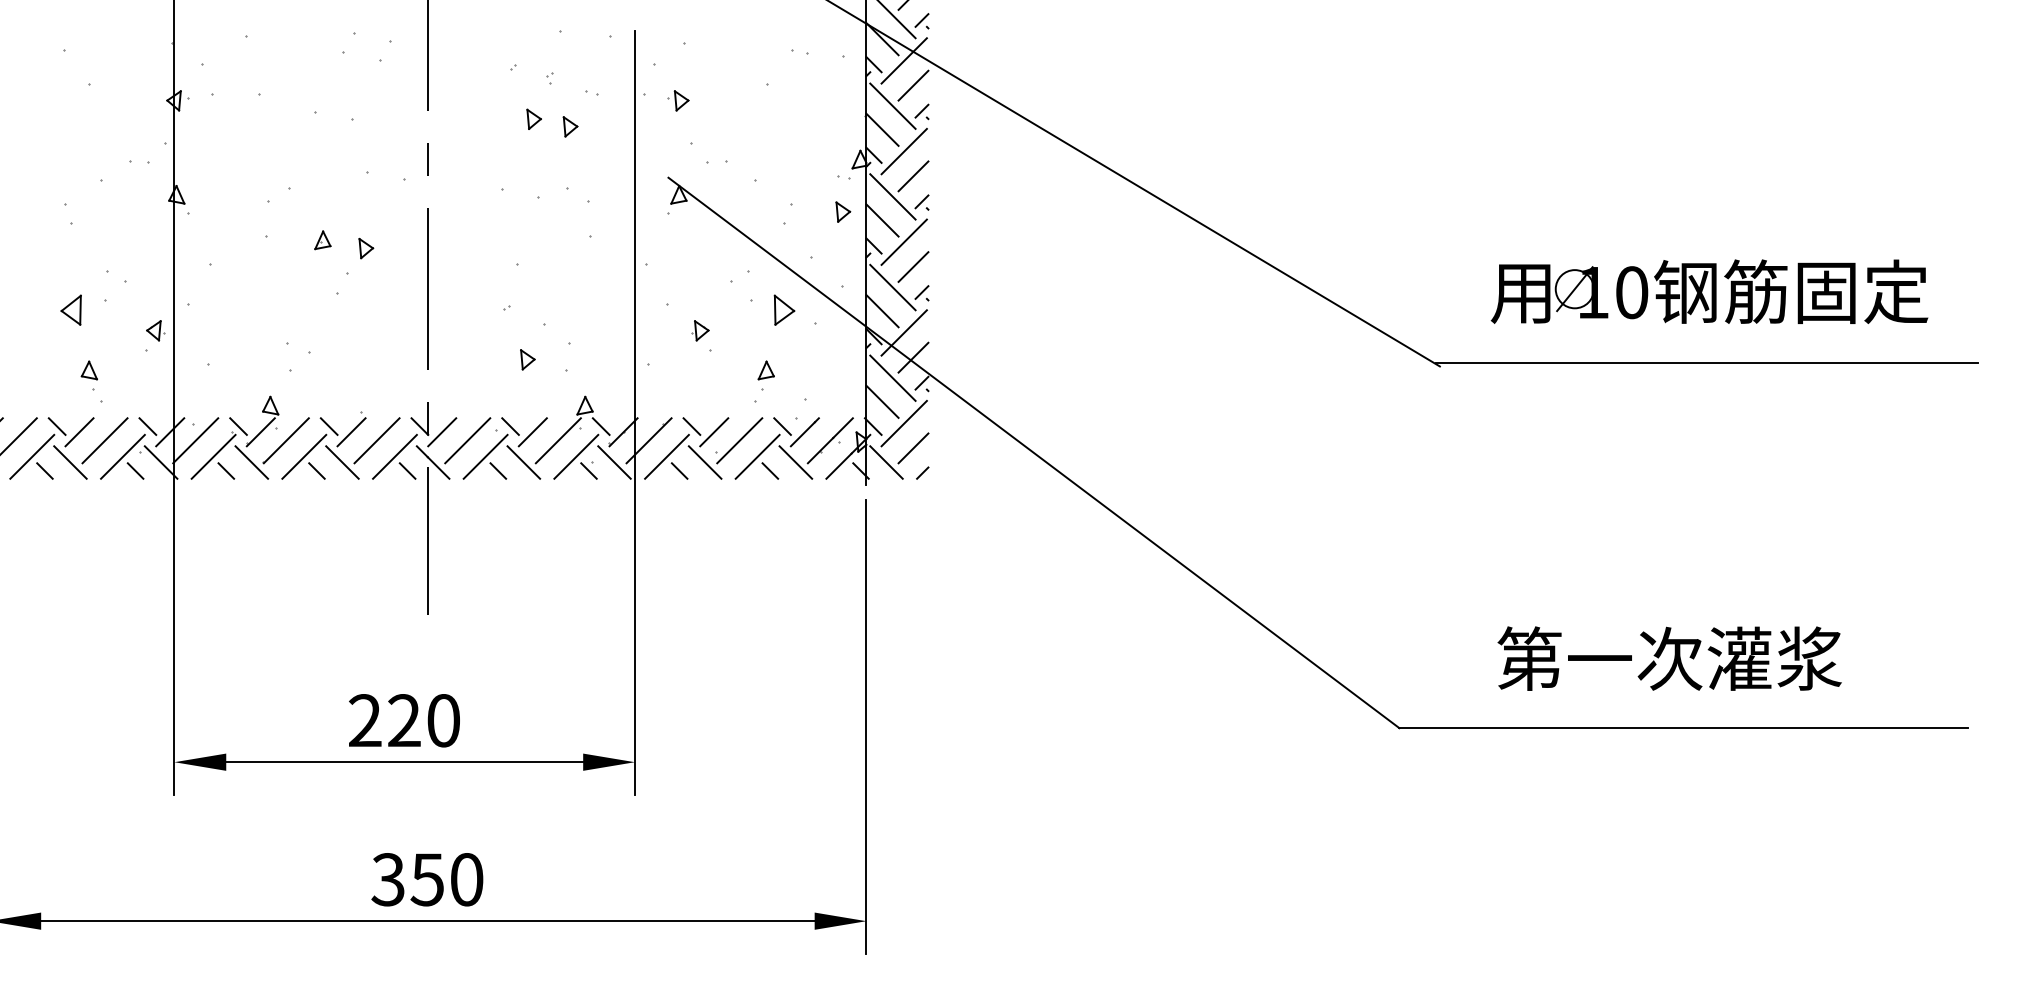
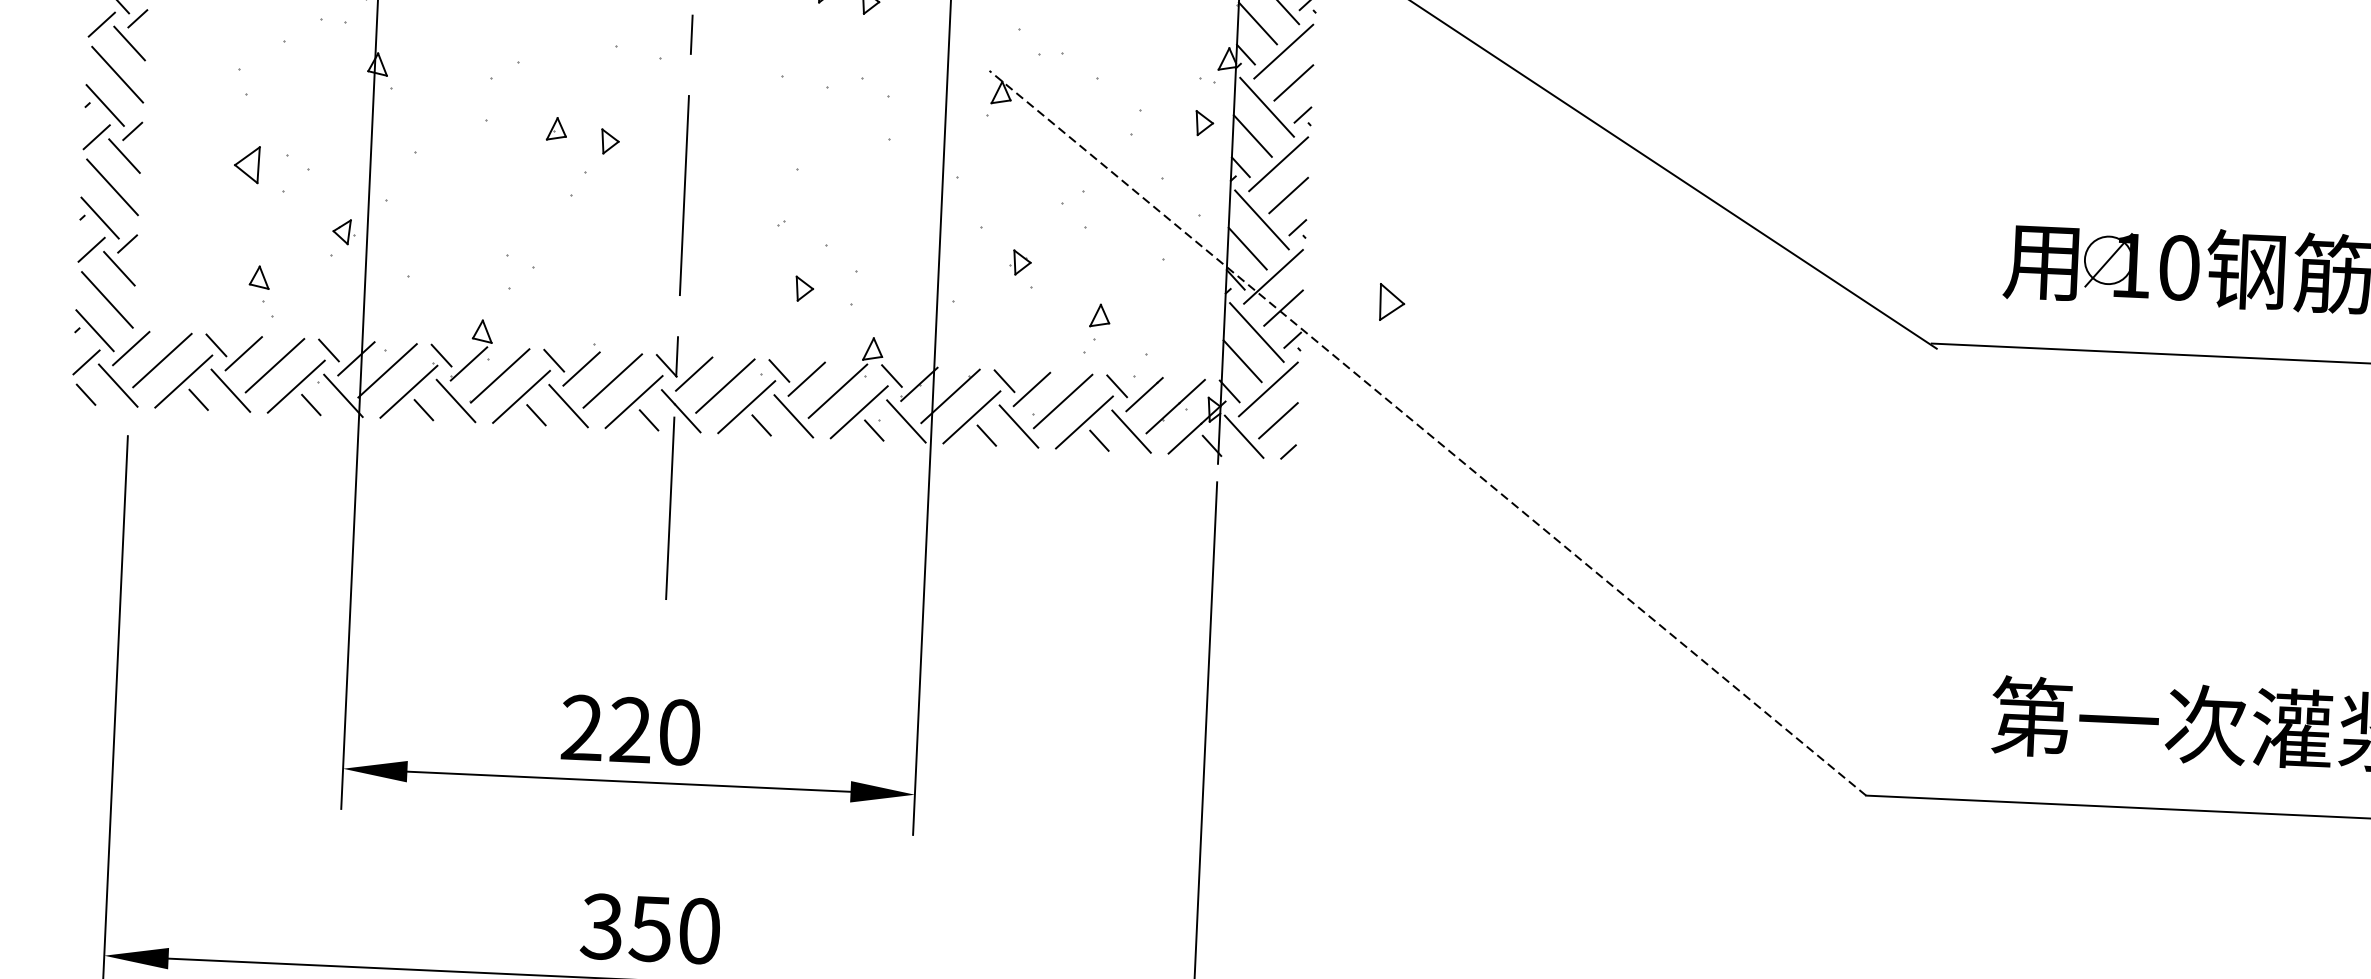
part: (70, 309) -> (246, 163), moved
part: (784, 309) -> (1392, 301), moved
line: (1033, 452) -> (1427, 432), solid -> dashed

